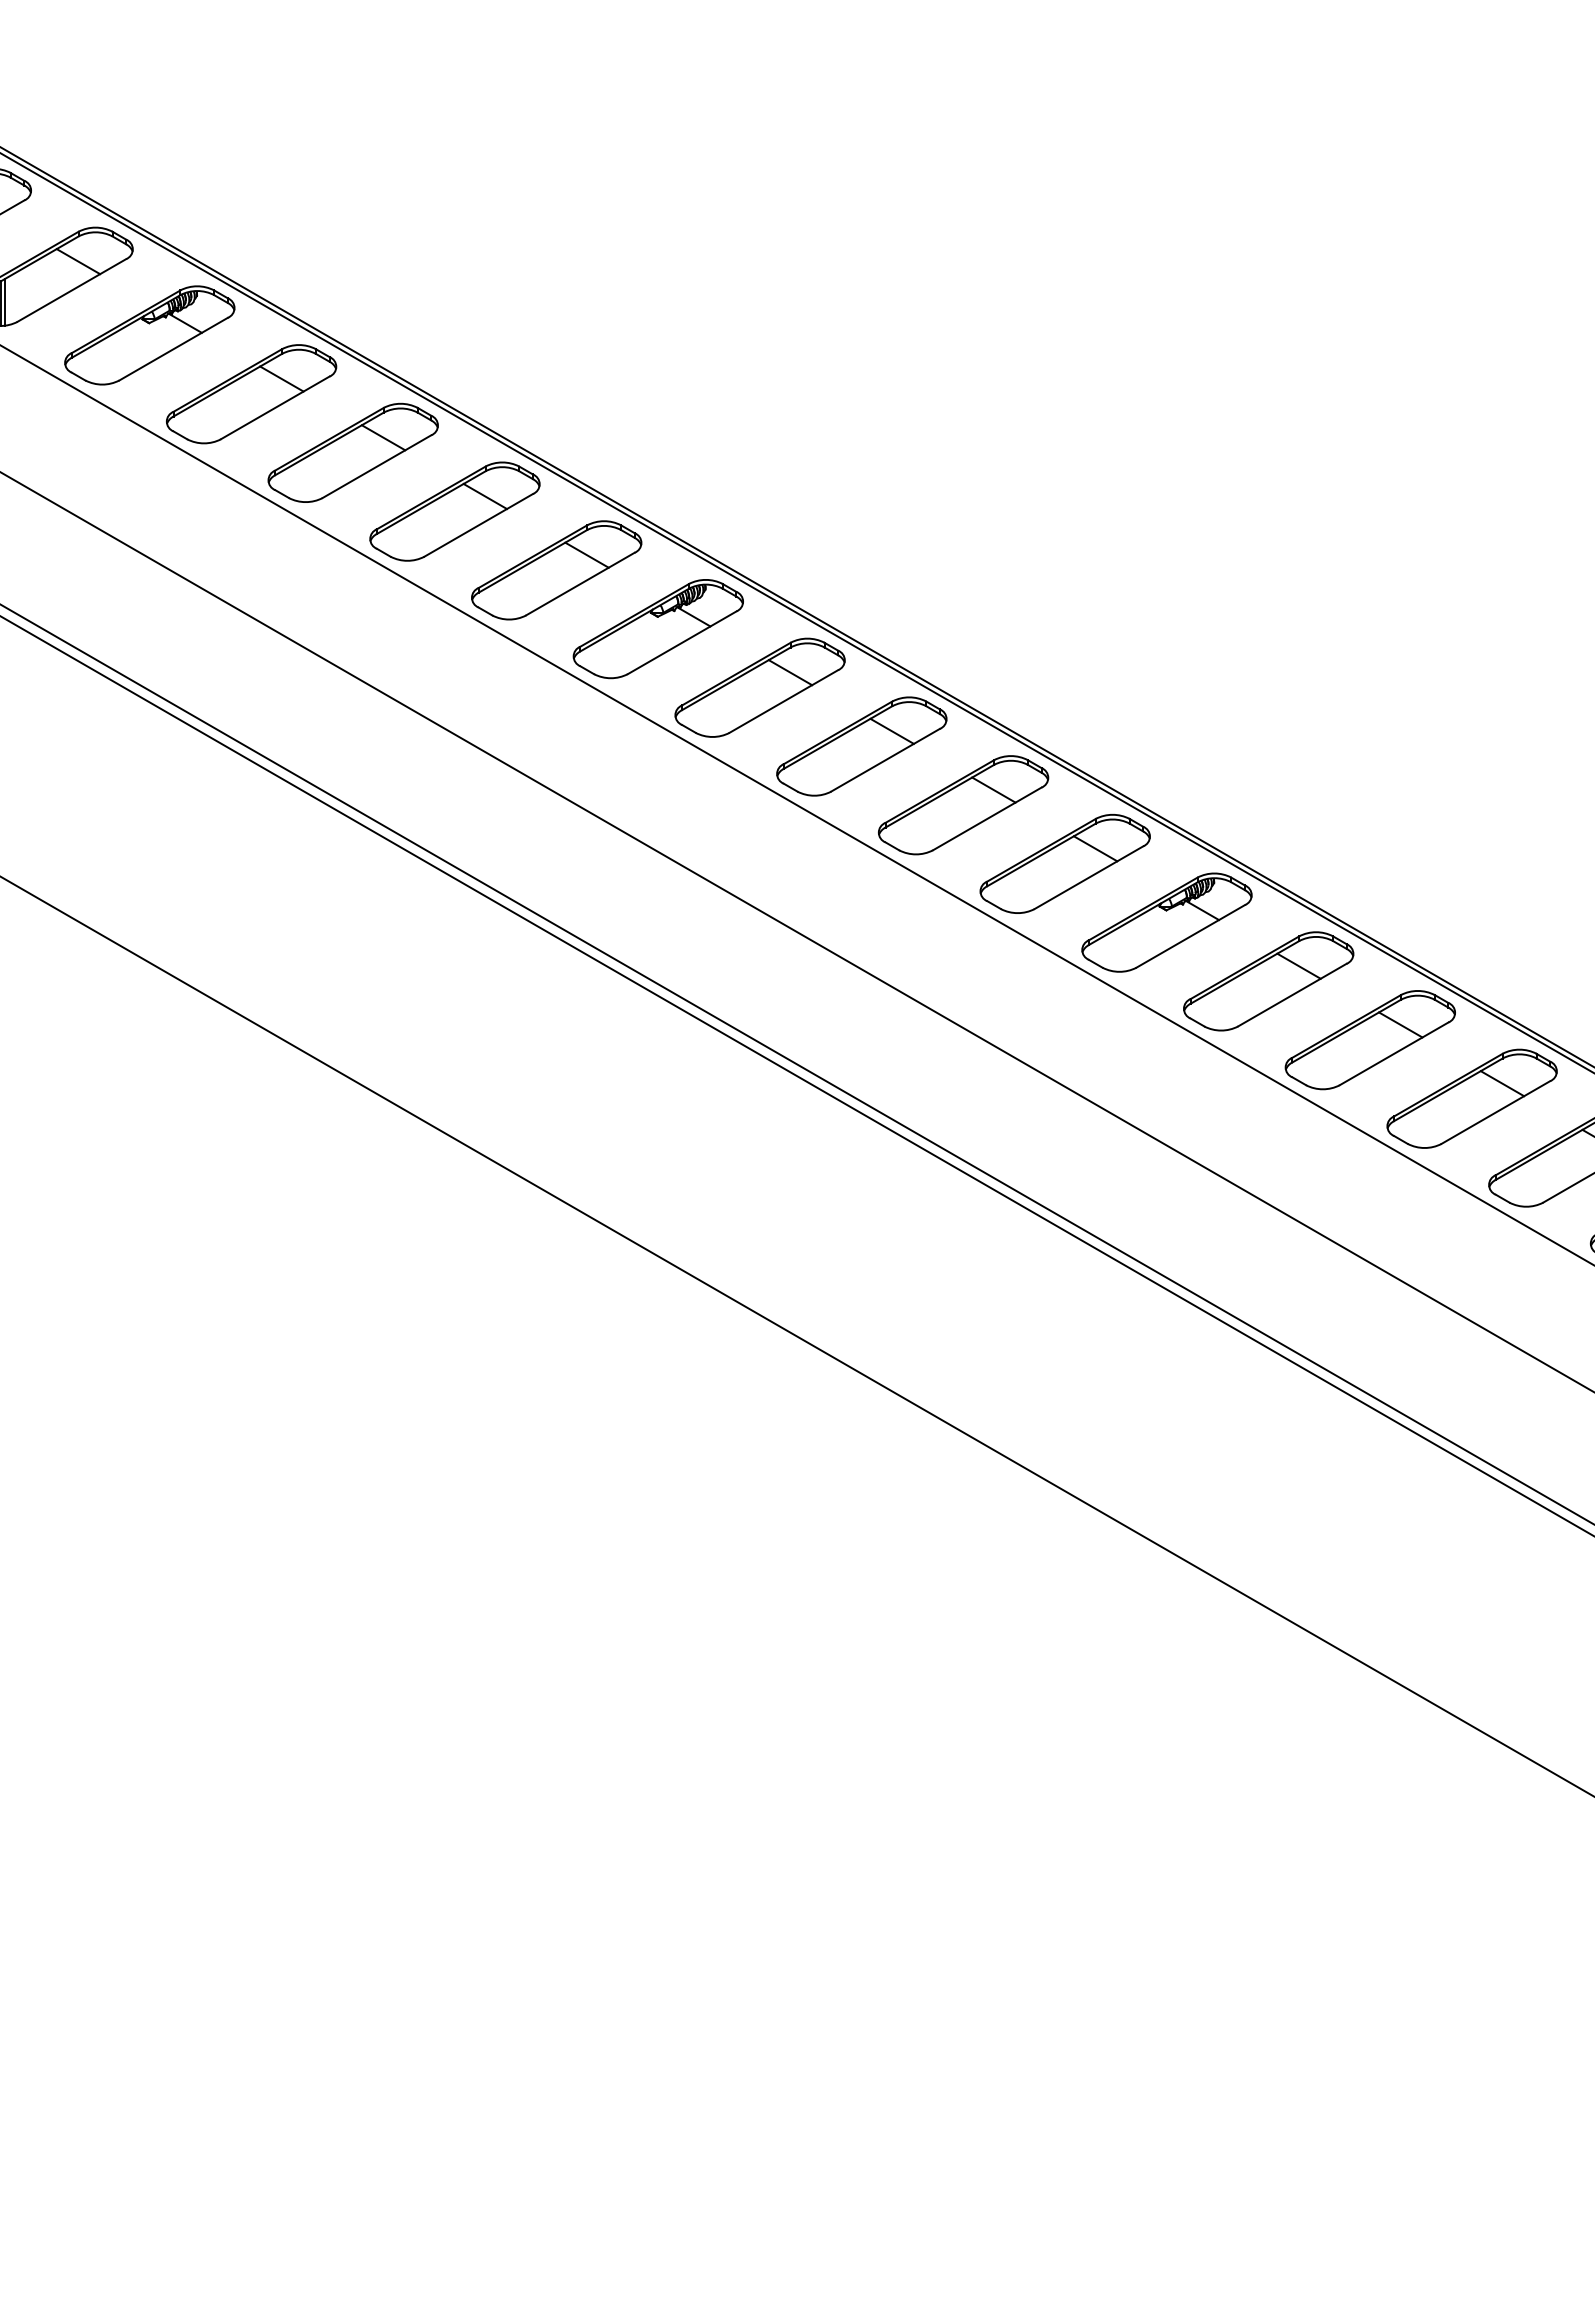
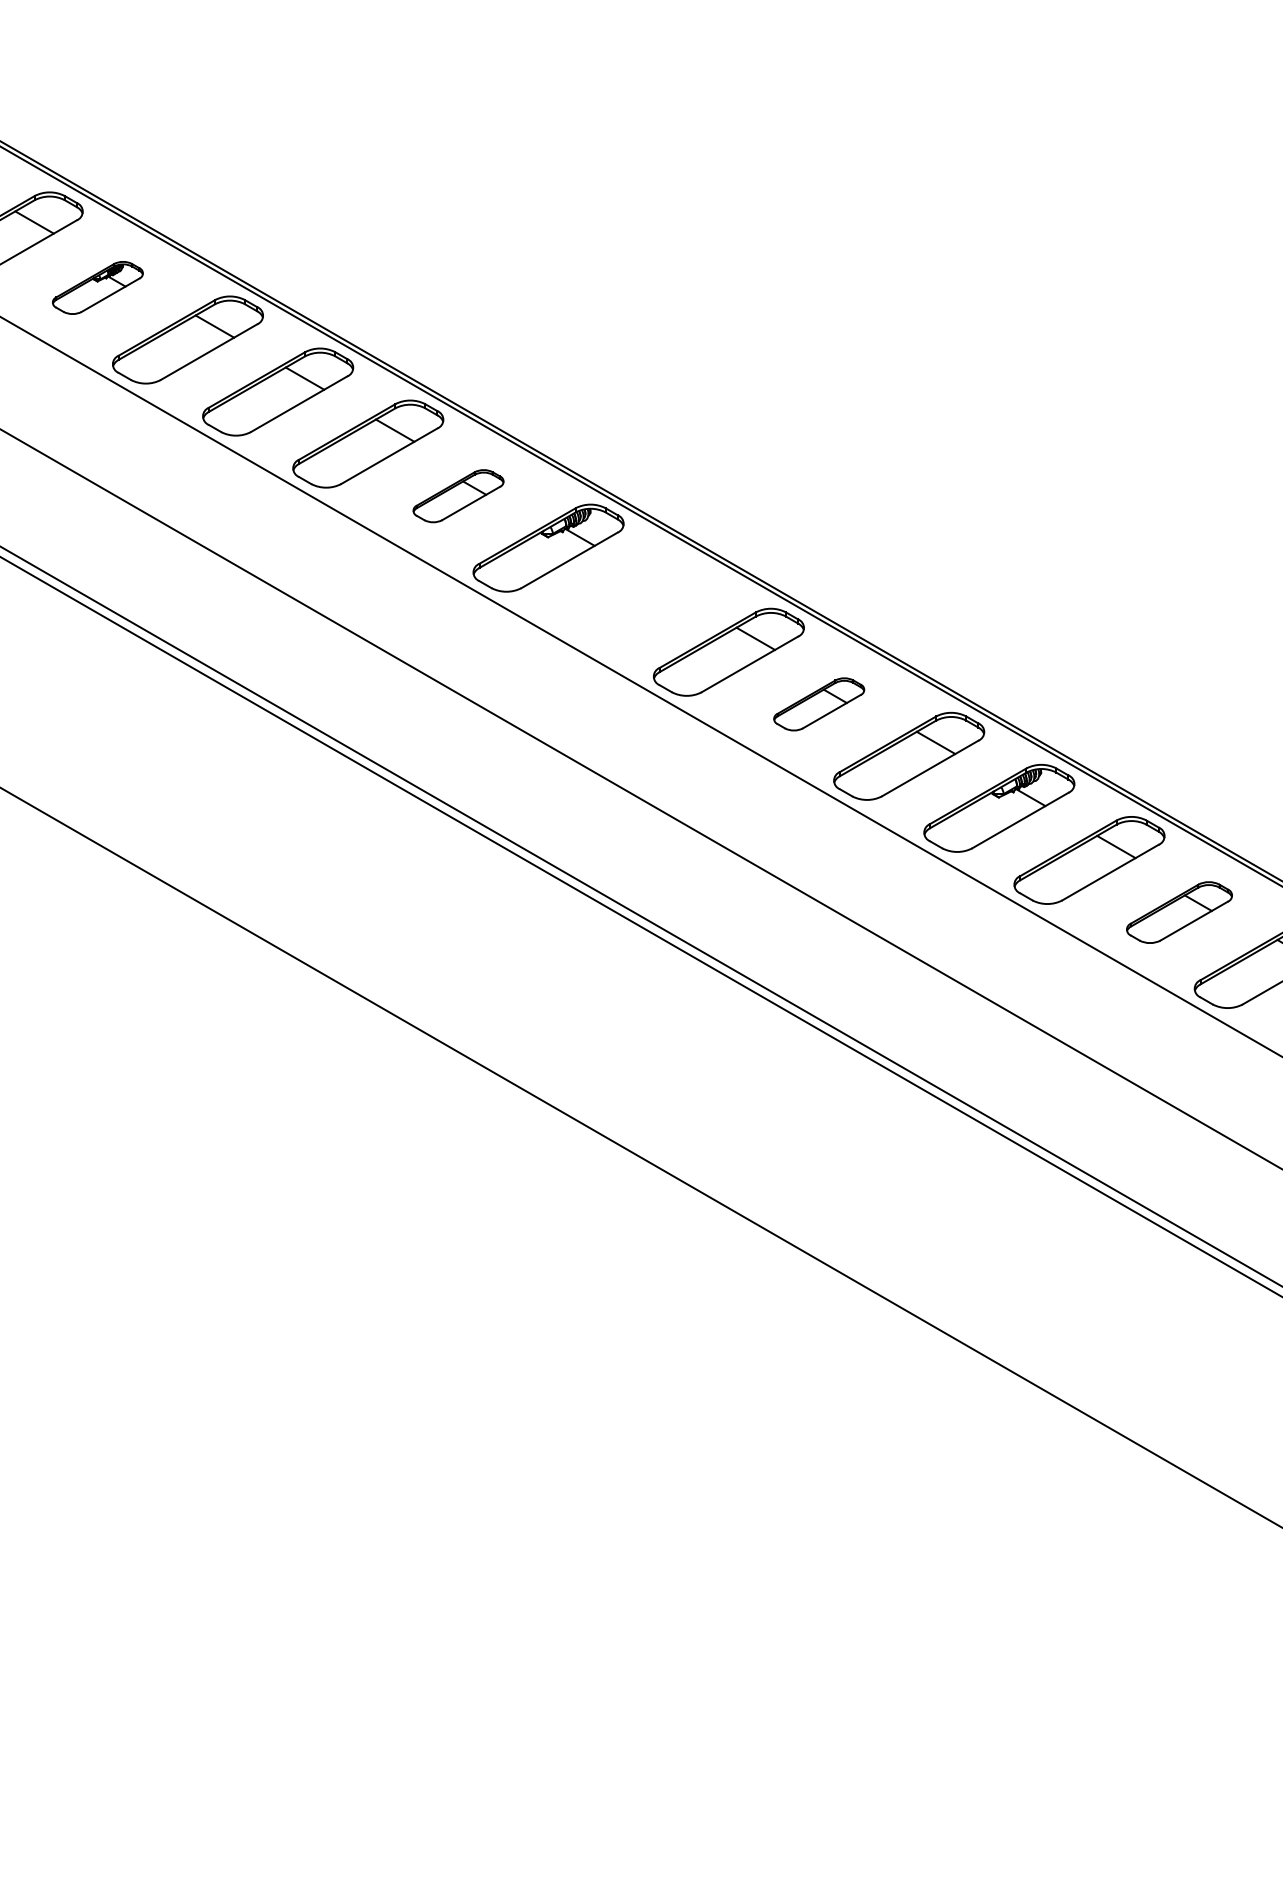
part: (149, 335) -> (97, 287), size x0.6
part: (556, 570) -> (458, 496), size x0.6
part: (759, 687) -> (638, 599), removed
part: (963, 805) -> (819, 704), size x0.6
part: (1369, 1040) -> (1178, 912), size x0.7

